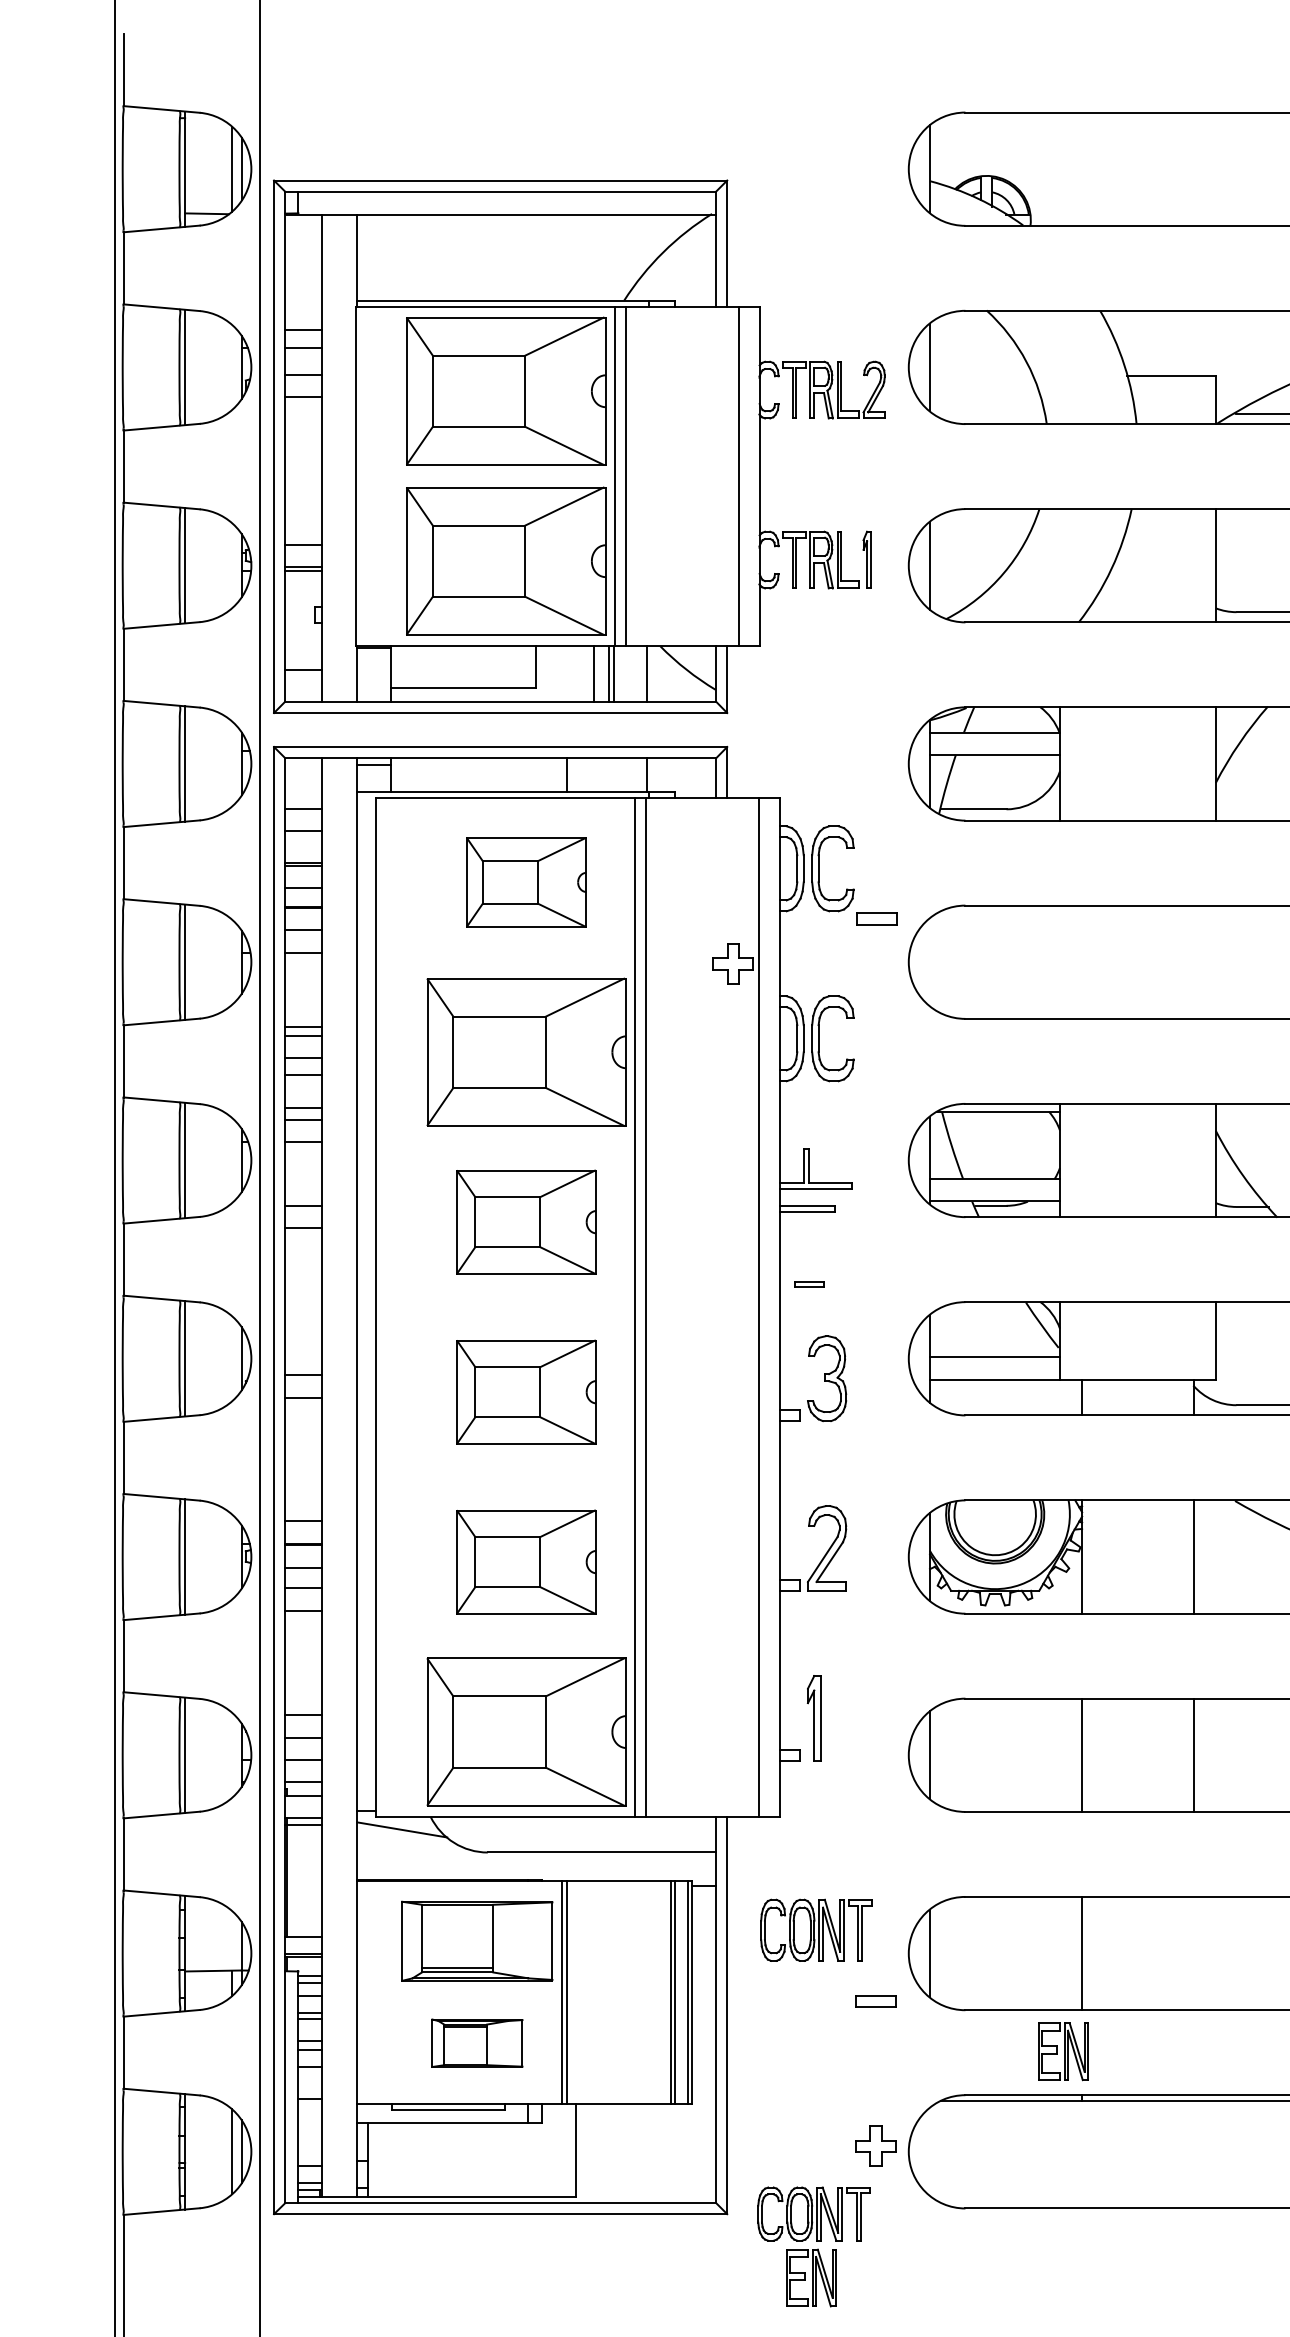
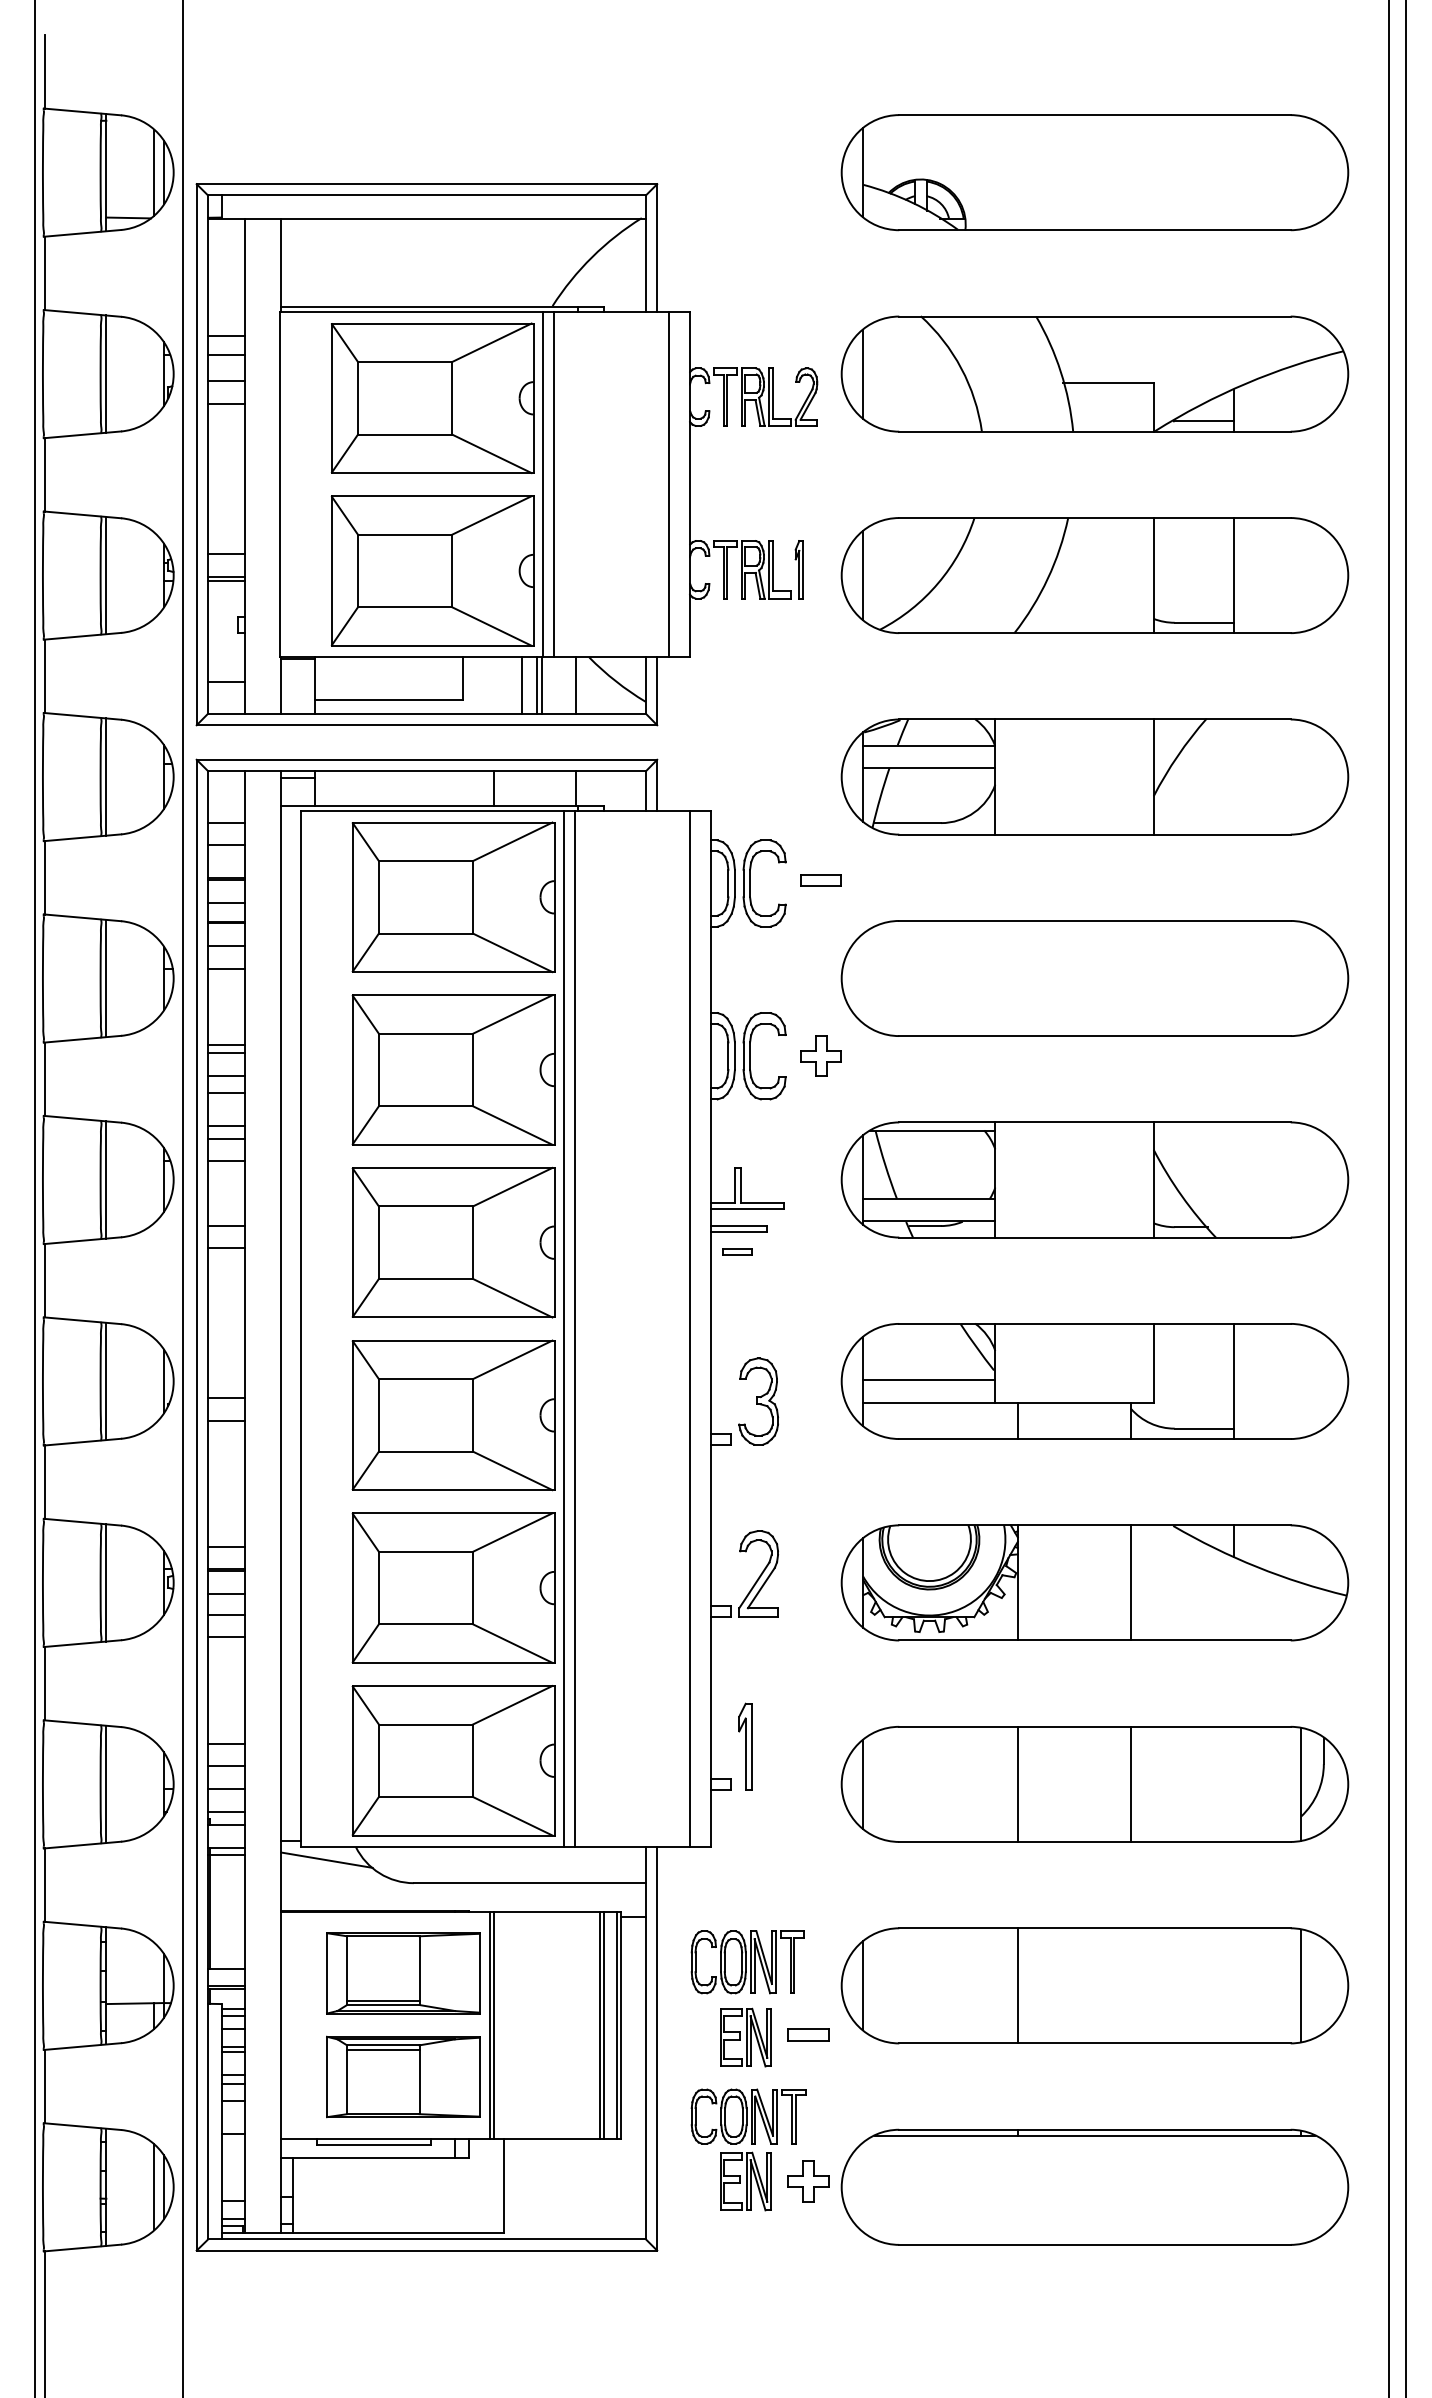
part: (526, 882) -> (453, 897), size x1.67
part: (876, 918) -> (820, 880), moved
part: (732, 963) -> (820, 1055), moved
part: (526, 1222) -> (453, 1242), size x1.43
part: (809, 1284) -> (737, 1251), moved
part: (526, 1392) -> (453, 1415), size x1.43
part: (526, 1561) -> (453, 1587), size x1.43
part: (477, 2042) -> (403, 2076), size x1.67
part: (1063, 2051) -> (745, 2037), moved
part: (814, 2246) -> (748, 2149), moved

